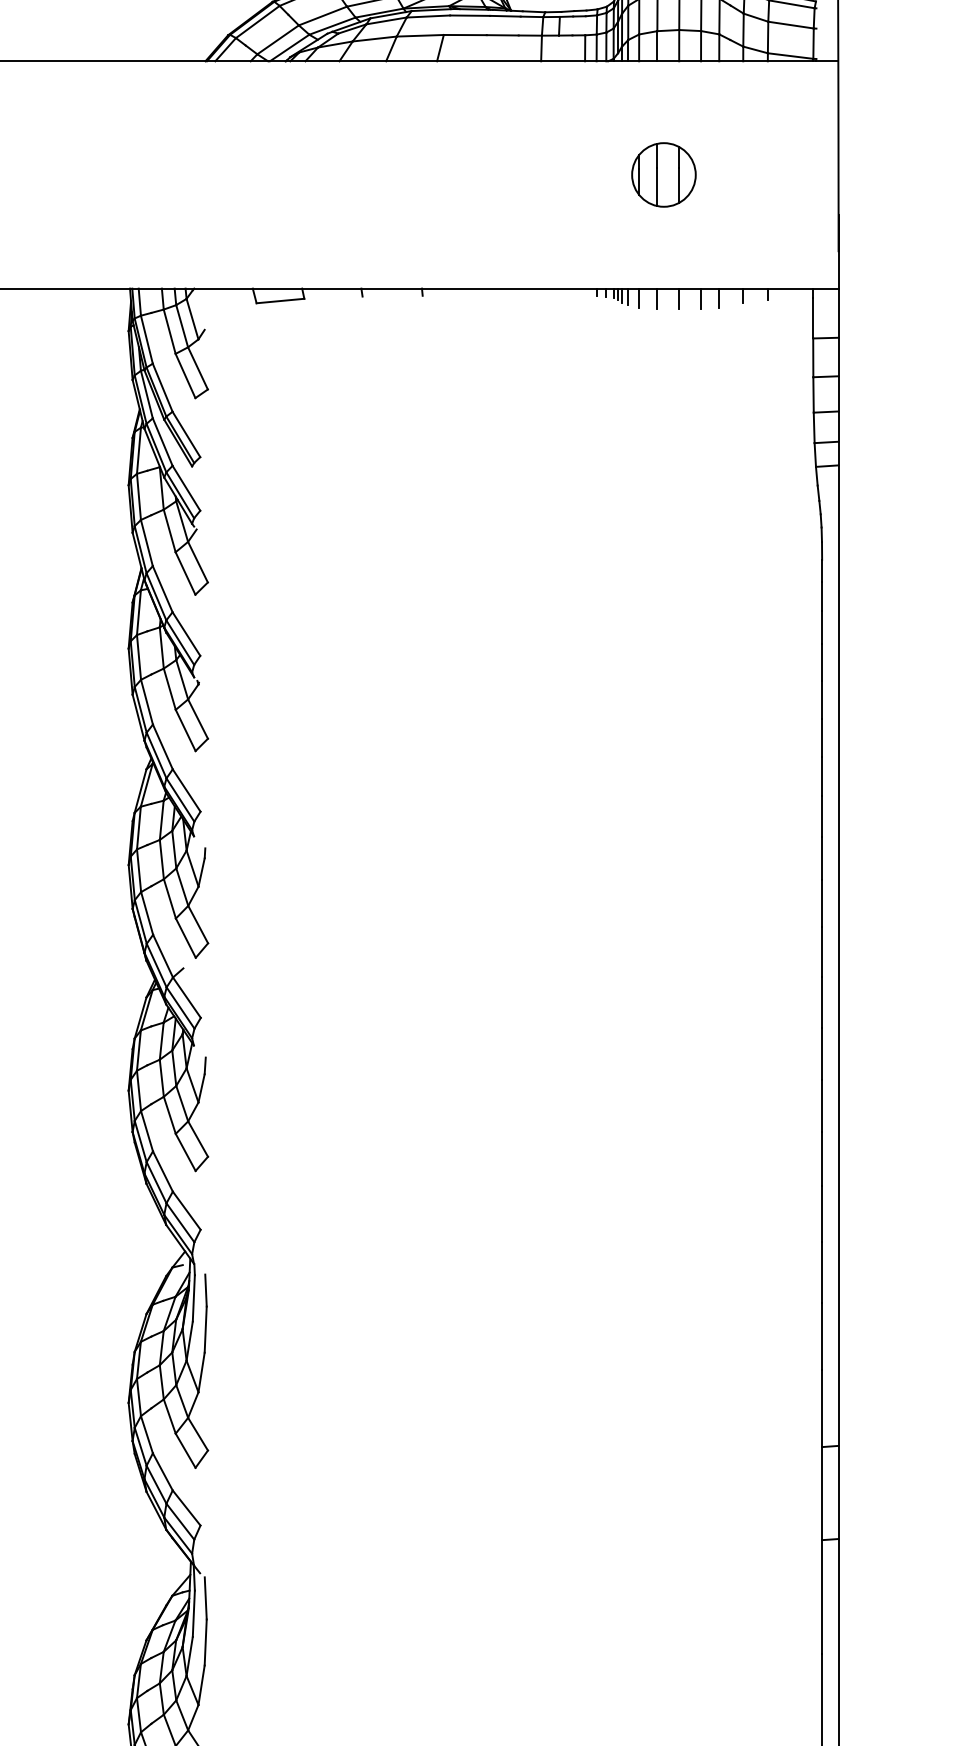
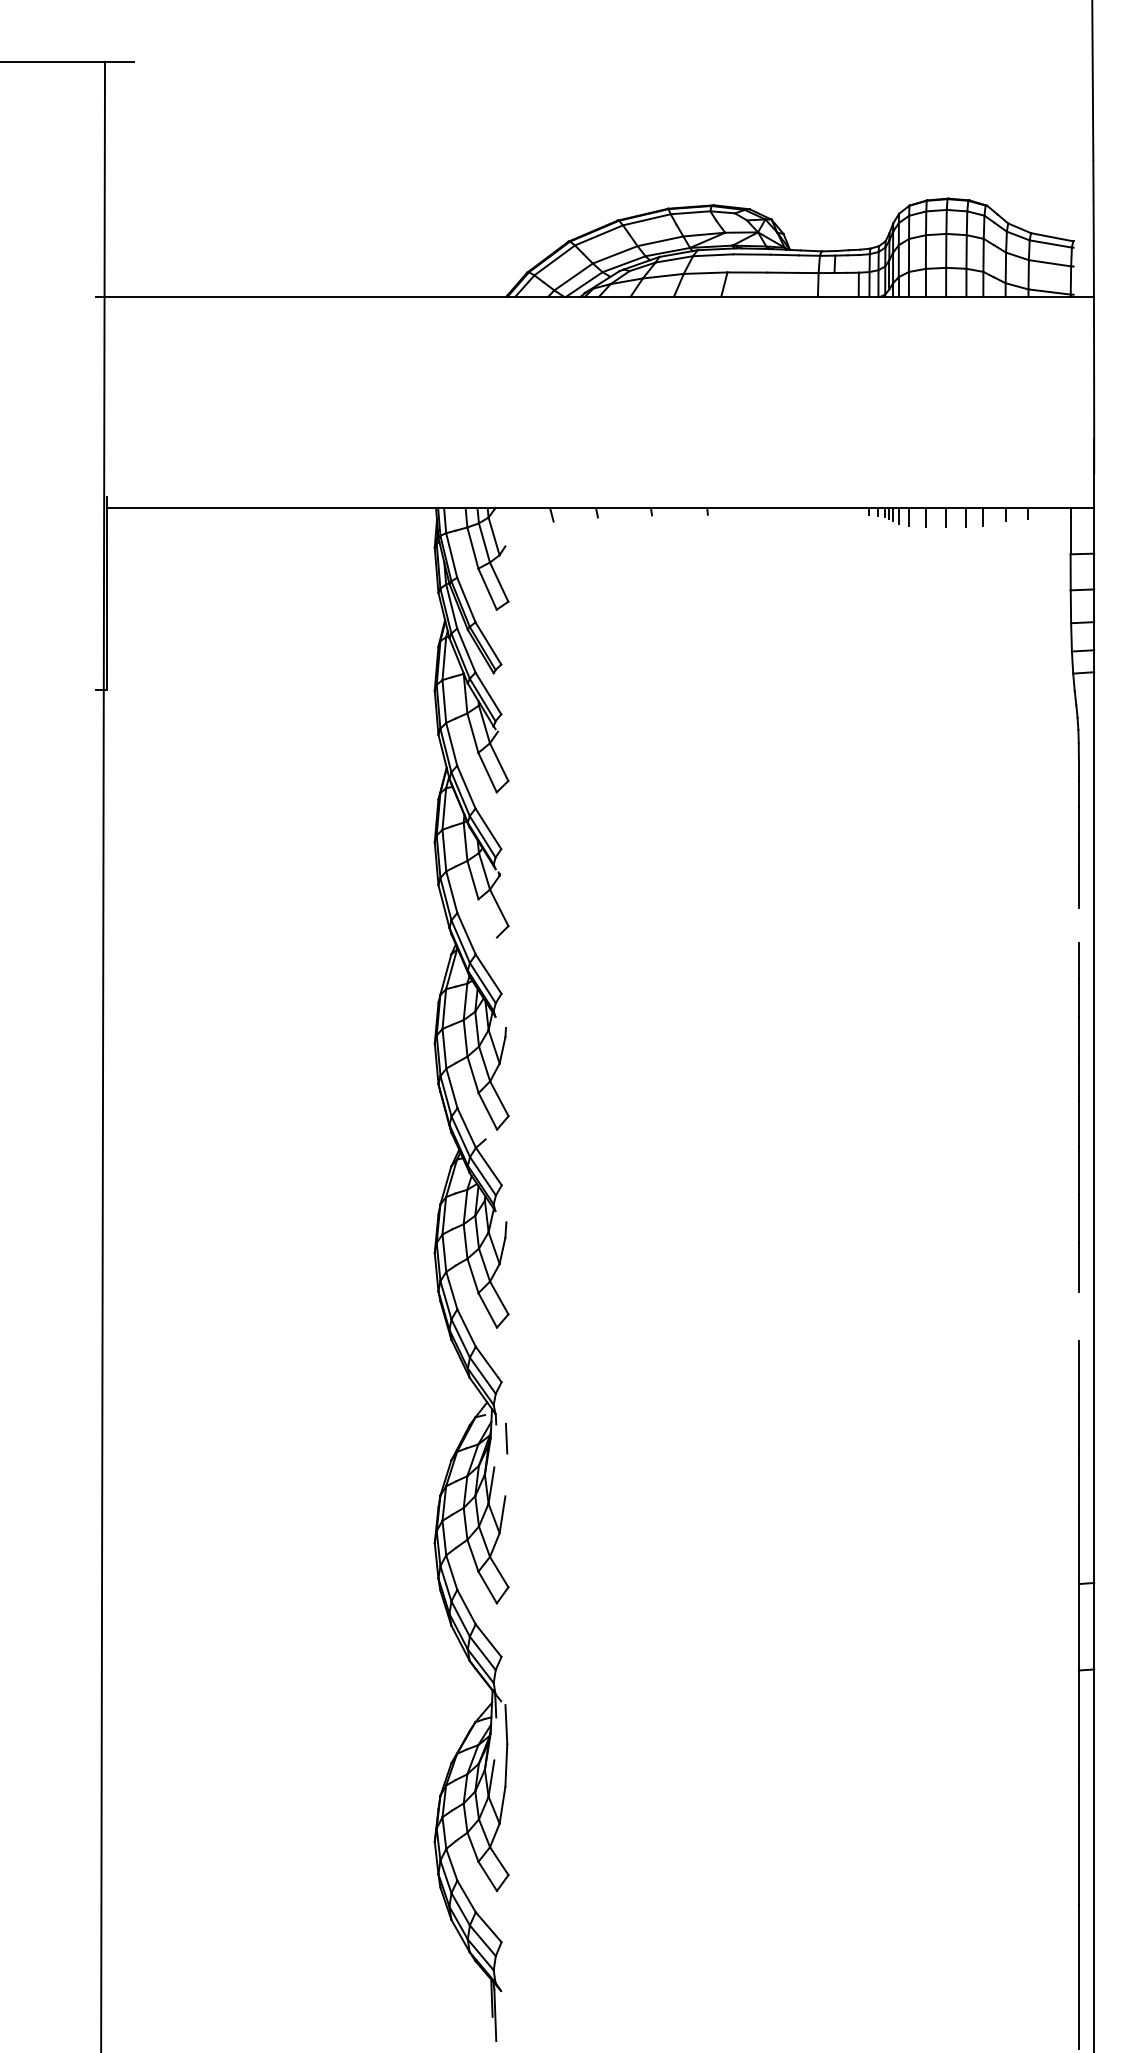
part: (663, 175) -> (931, 402), removed
line: (280, 300) -> (575, 519), removed
line: (185, 730) -> (487, 918), removed
line: (821, 738) -> (1078, 925), removed
line: (821, 1159) -> (1078, 1316), removed
line: (194, 1297) -> (495, 1445), removed
line: (205, 1329) -> (506, 1474), removed
line: (194, 1613) -> (495, 1738), removed

